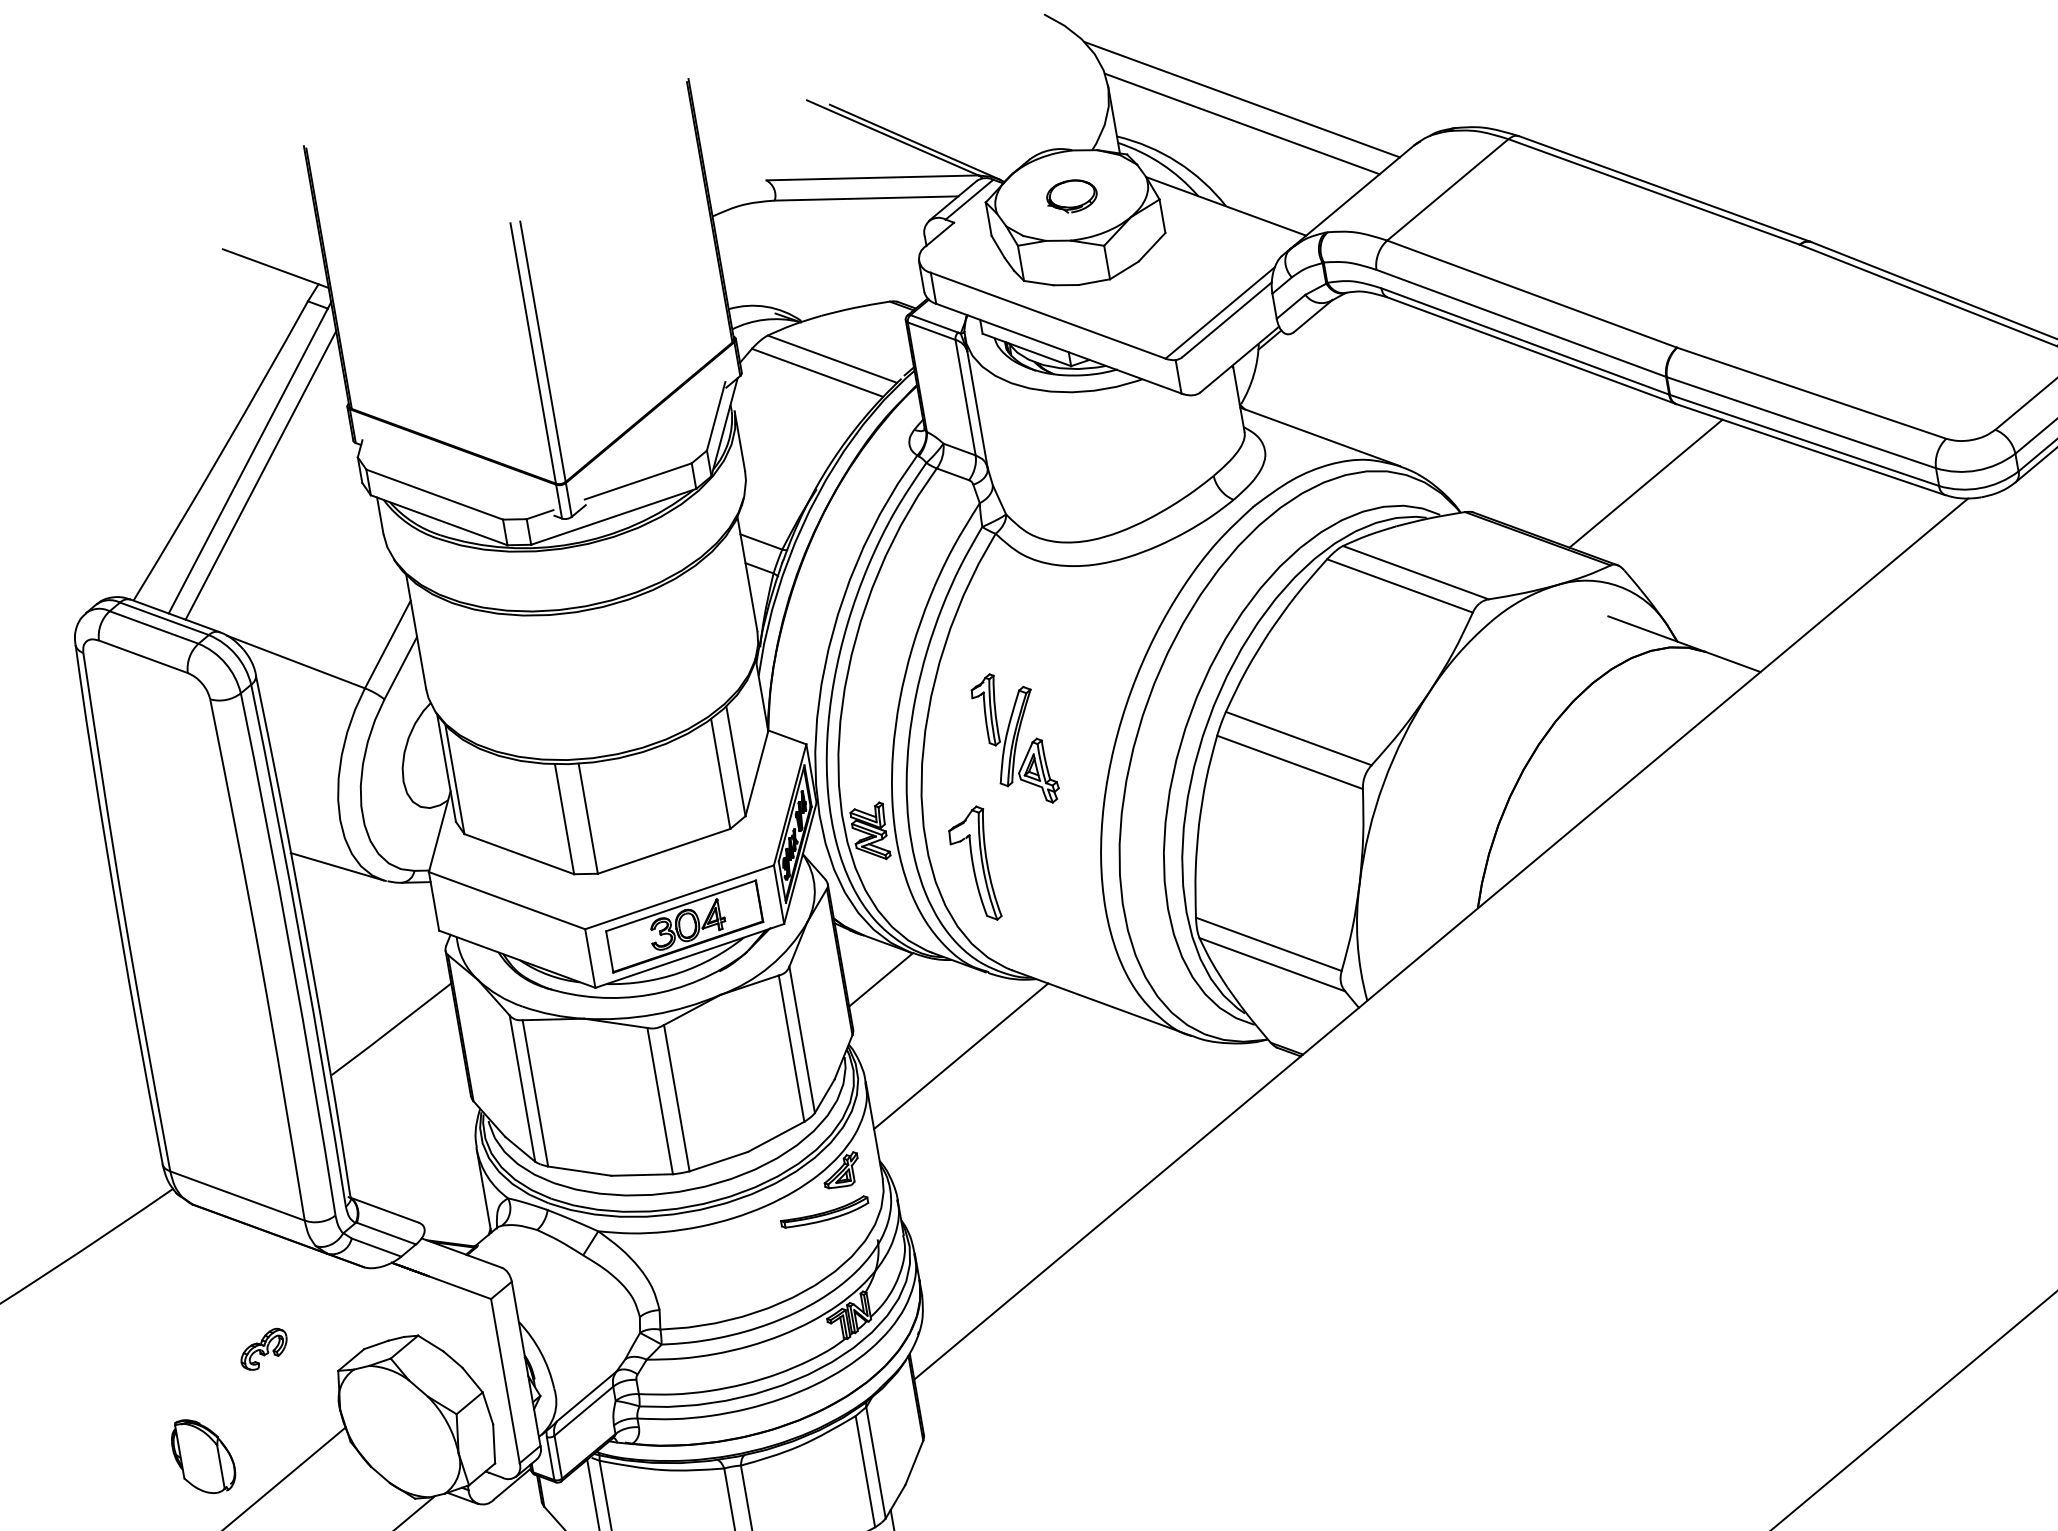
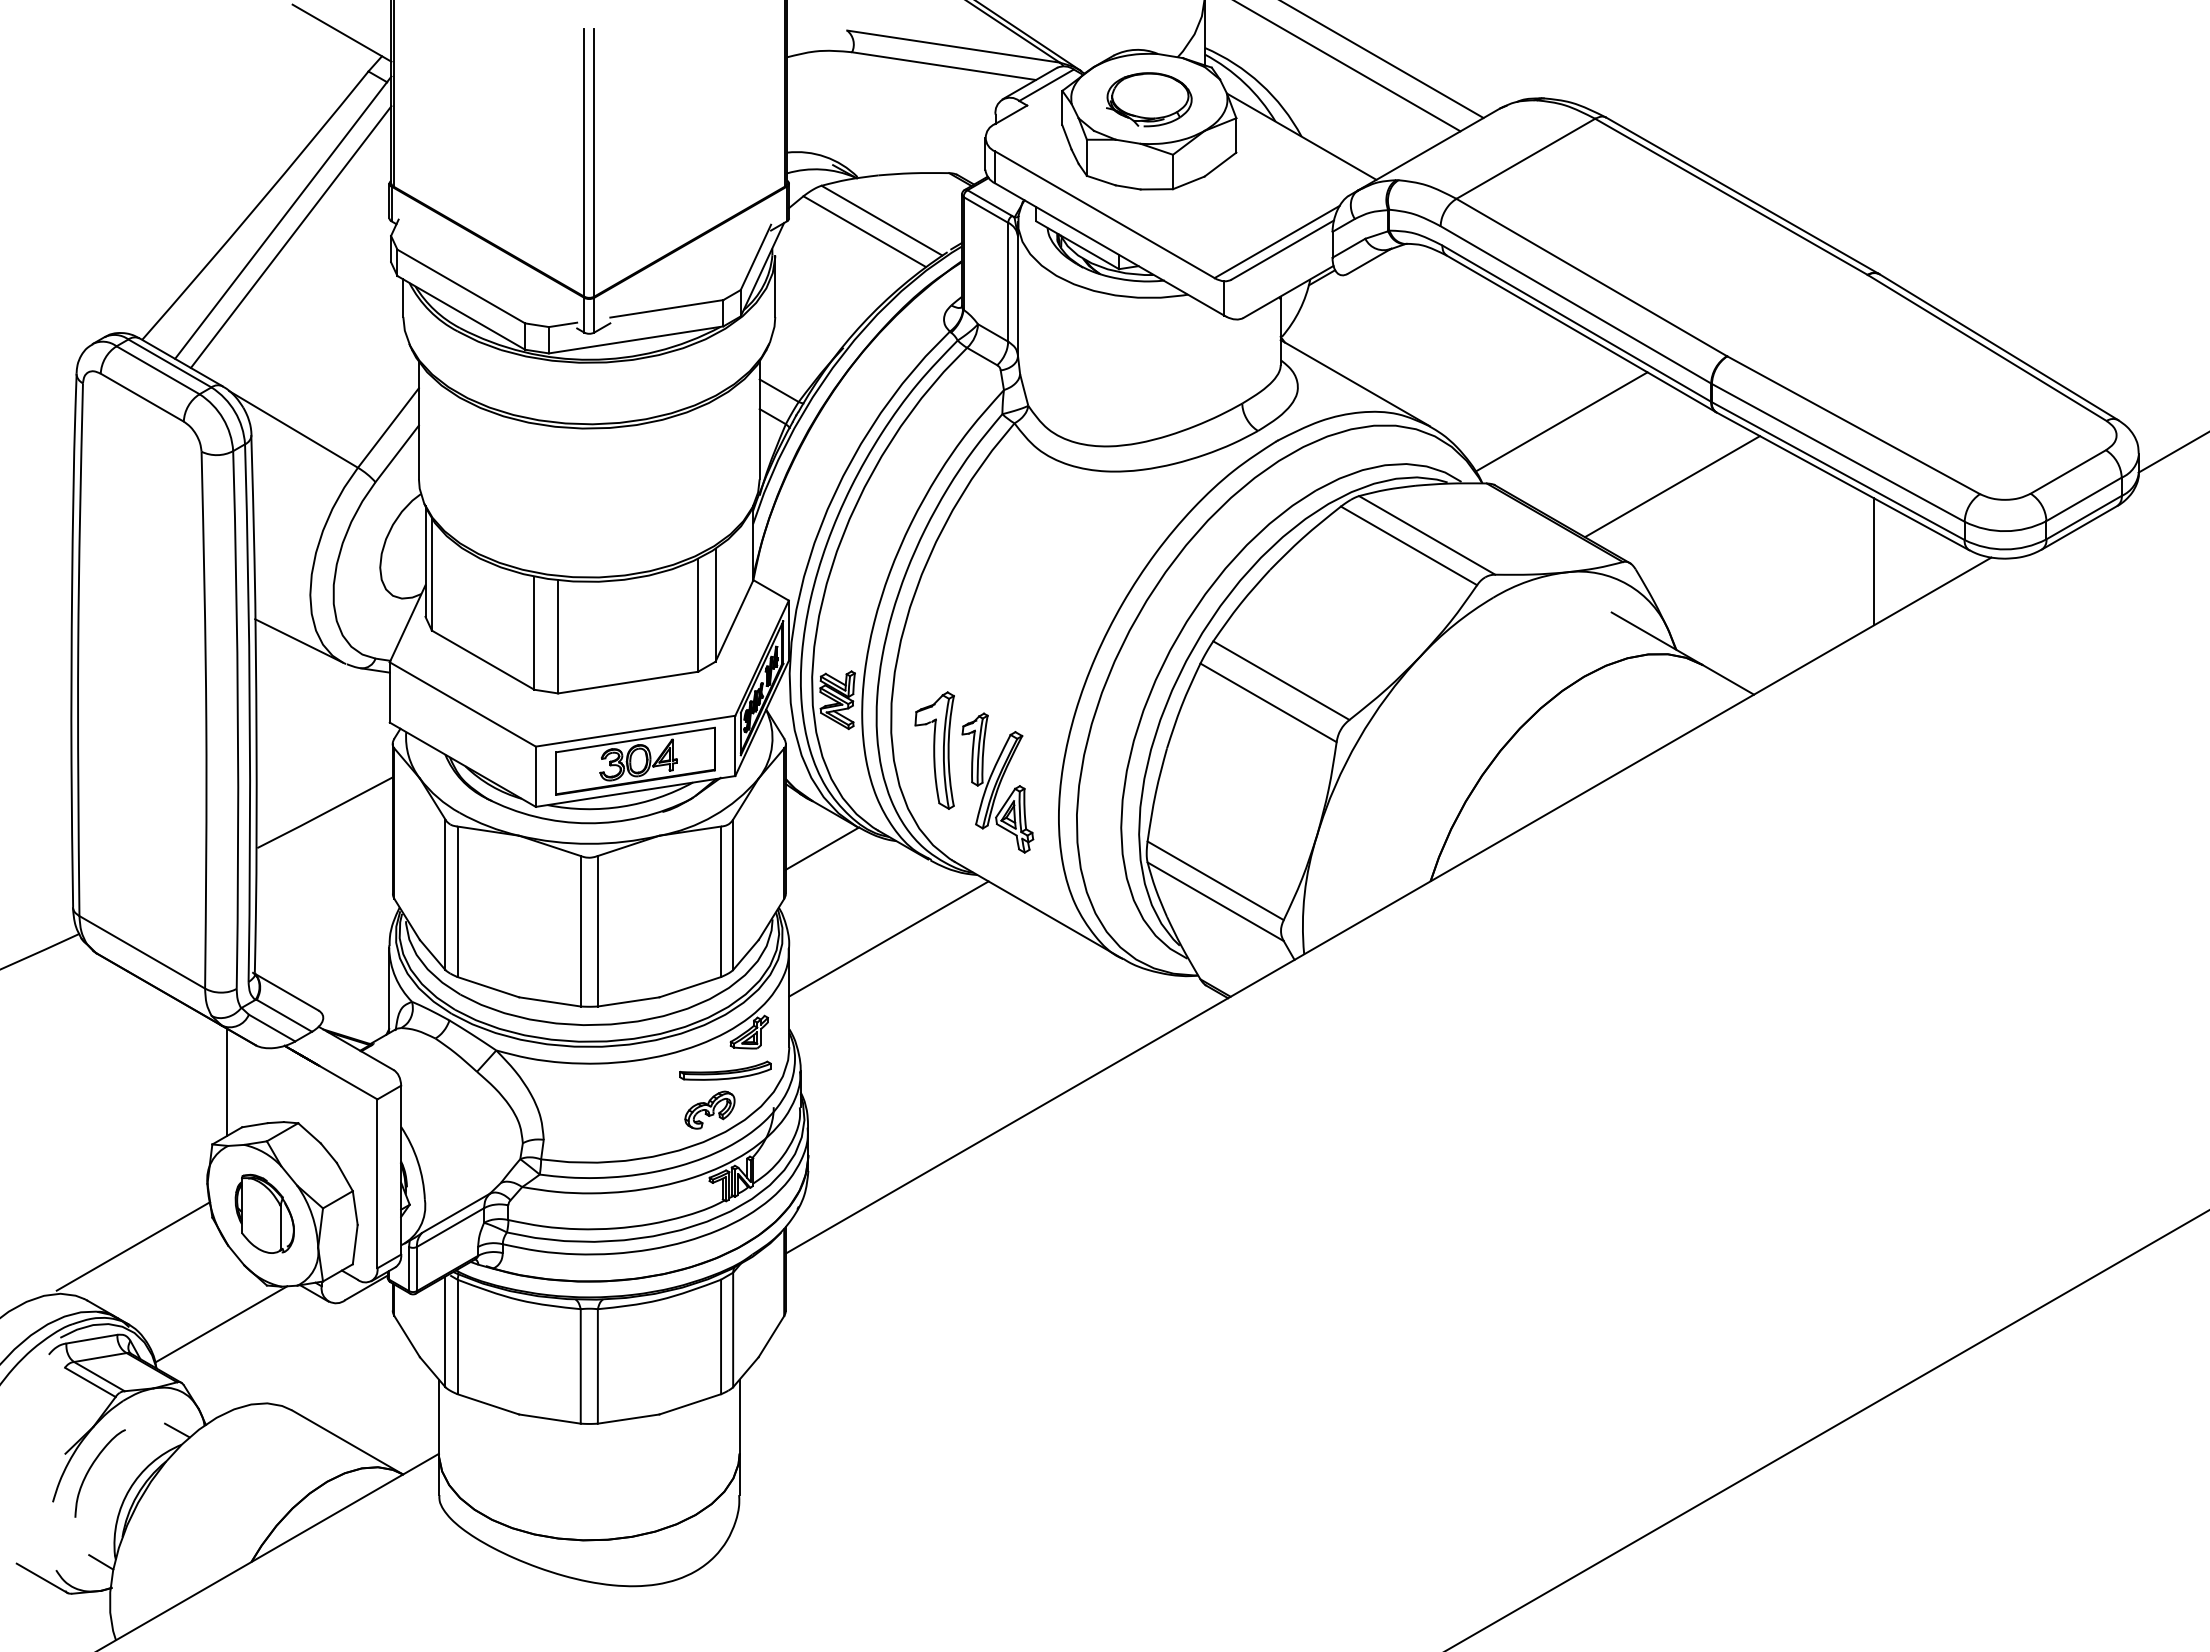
part: (1071, 196) -> (1149, 99), size x1.67
line: (1527, 439) -> (1561, 421), added
line: (1855, 522) -> (1874, 561), added
part: (1014, 739) -> (997, 782), moved
line: (342, 1307) -> (227, 1081), added
part: (263, 1348) -> (709, 1109), moved
part: (202, 1455) -> (264, 1213), moved

